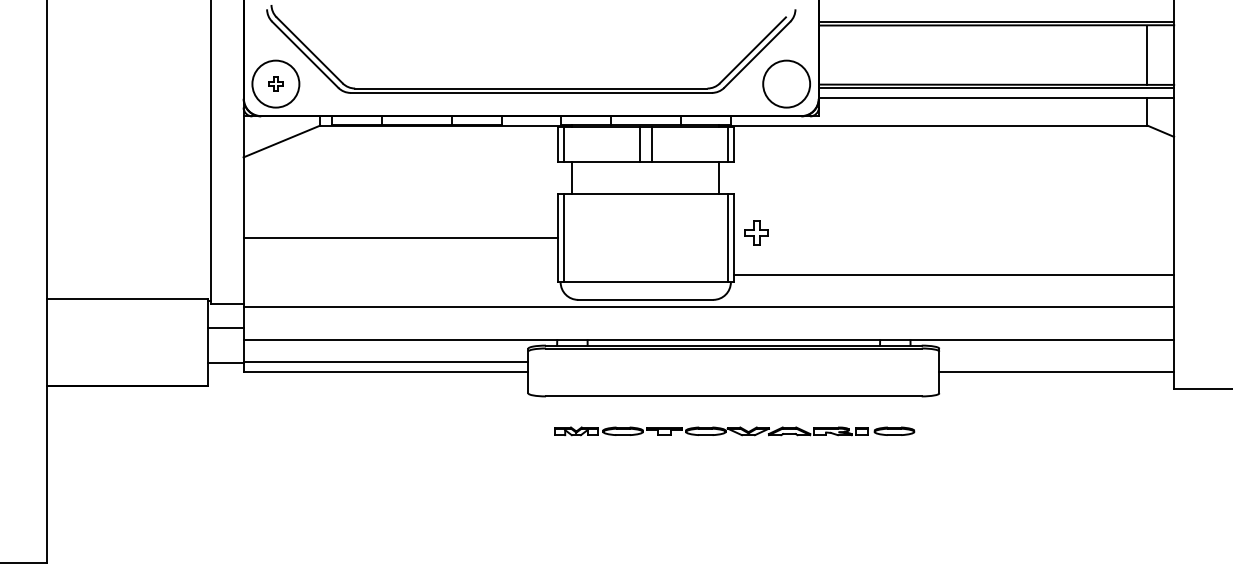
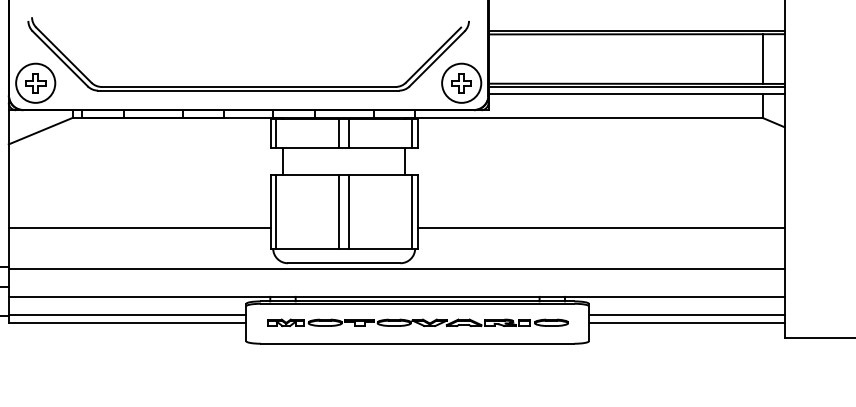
part: (275, 83) -> (35, 82), size x1.67
part: (756, 232) -> (461, 82), moved
line: (400, 238) -> (139, 227), moved
line: (639, 238) -> (338, 212), added
line: (652, 238) -> (349, 212), added
line: (953, 275) -> (600, 227), moved
line: (1056, 361) -> (686, 314), added
part: (734, 431) -> (418, 322), moved

